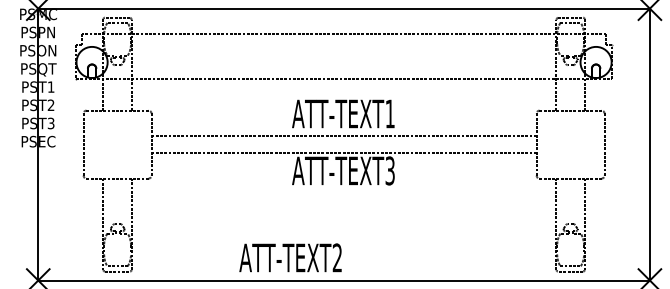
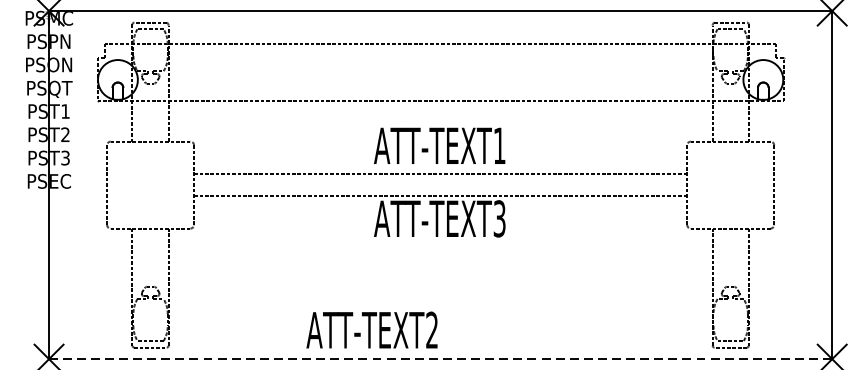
line: (344, 280) -> (441, 359), solid -> dashed

